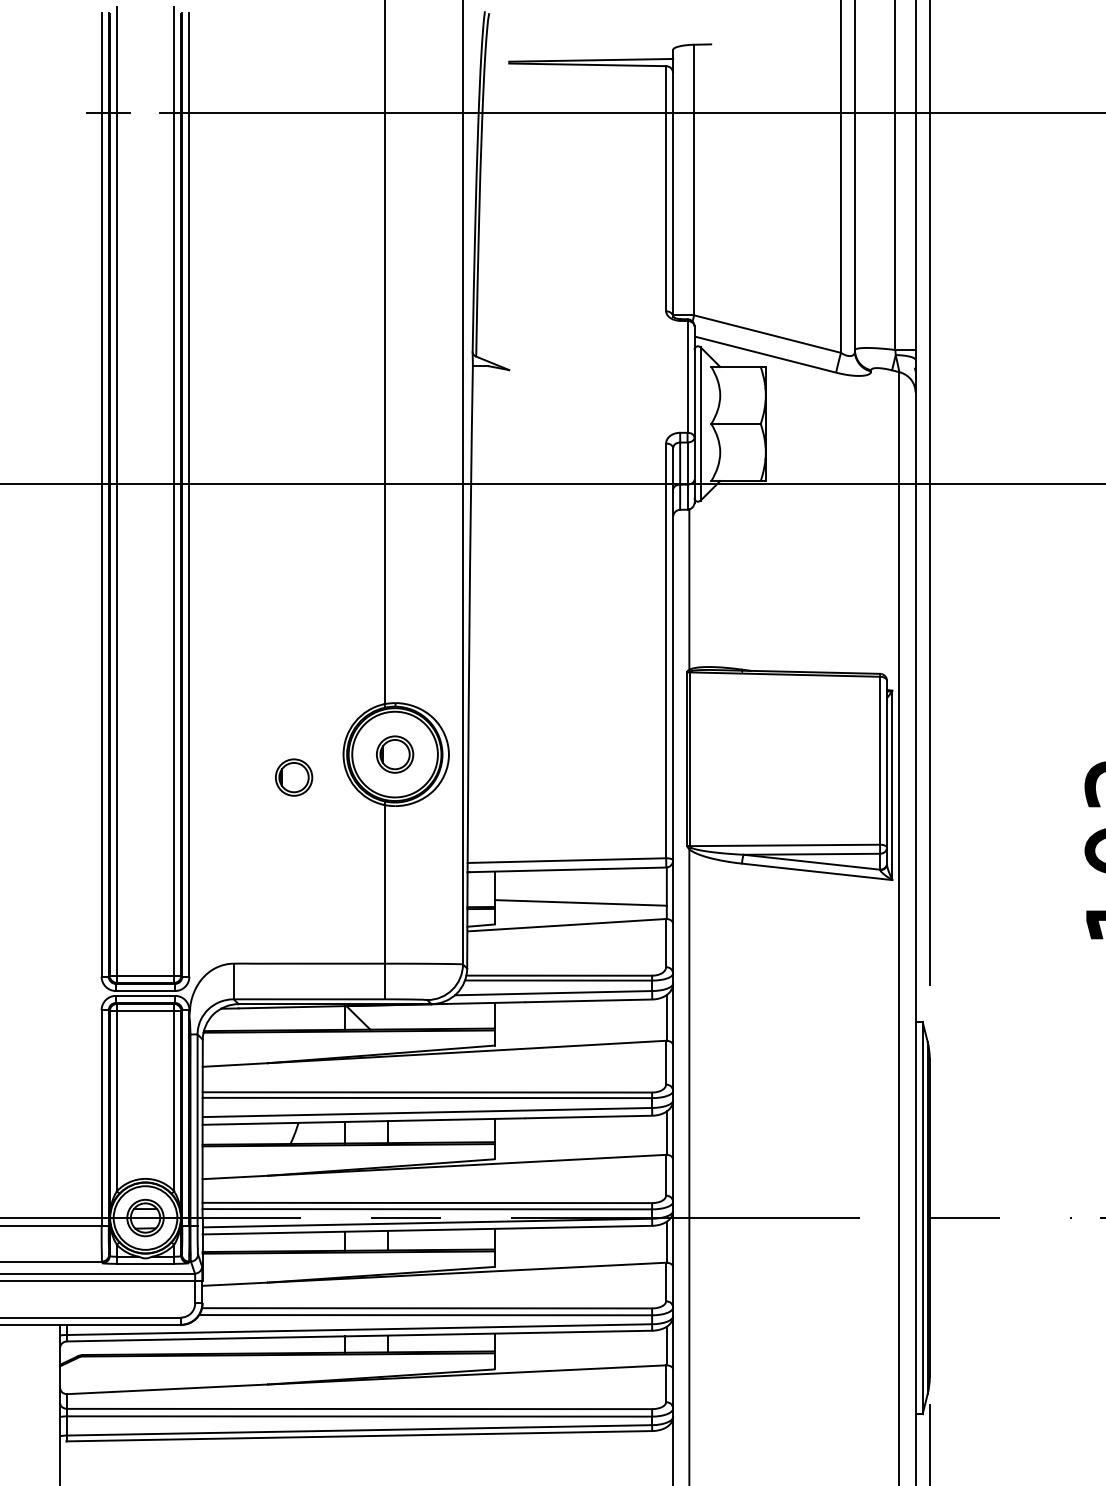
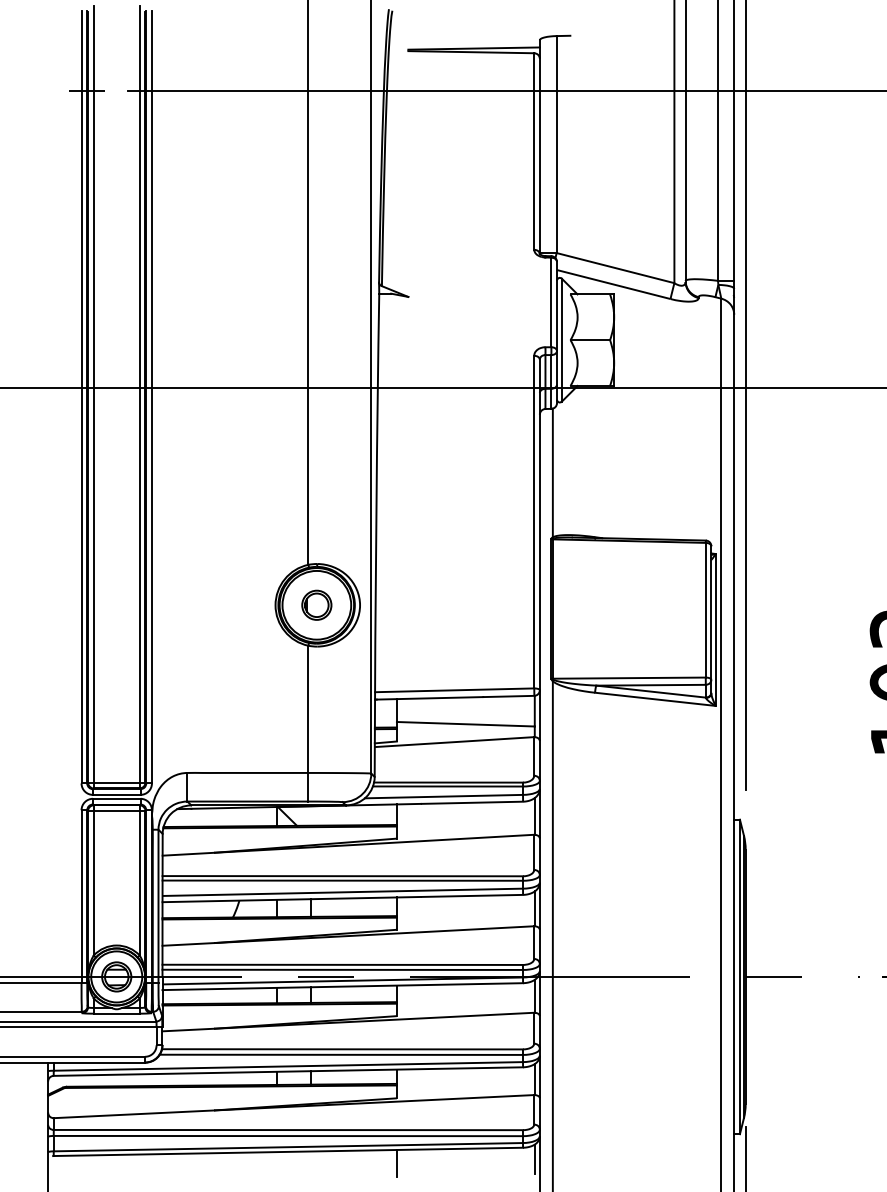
part: (294, 777) -> (236, 623), removed
line: (666, 1445) -> (534, 1159), added
line: (494, 1450) -> (396, 1163), added

